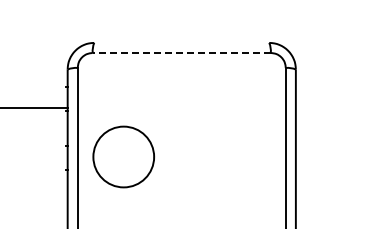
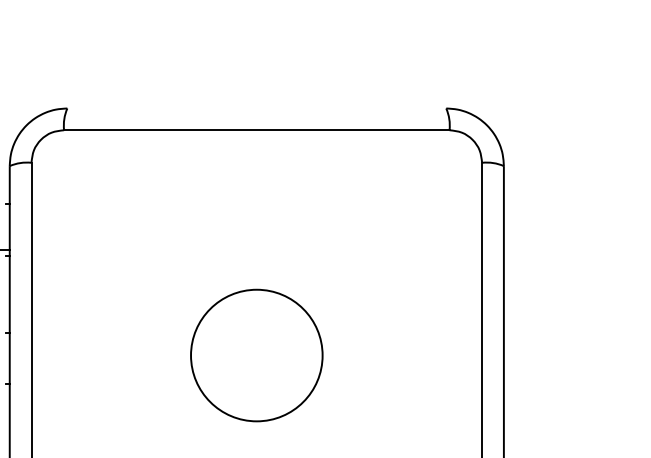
line: (181, 52) -> (256, 129), dashed -> solid
circle: (123, 156) -> (256, 354), moved

